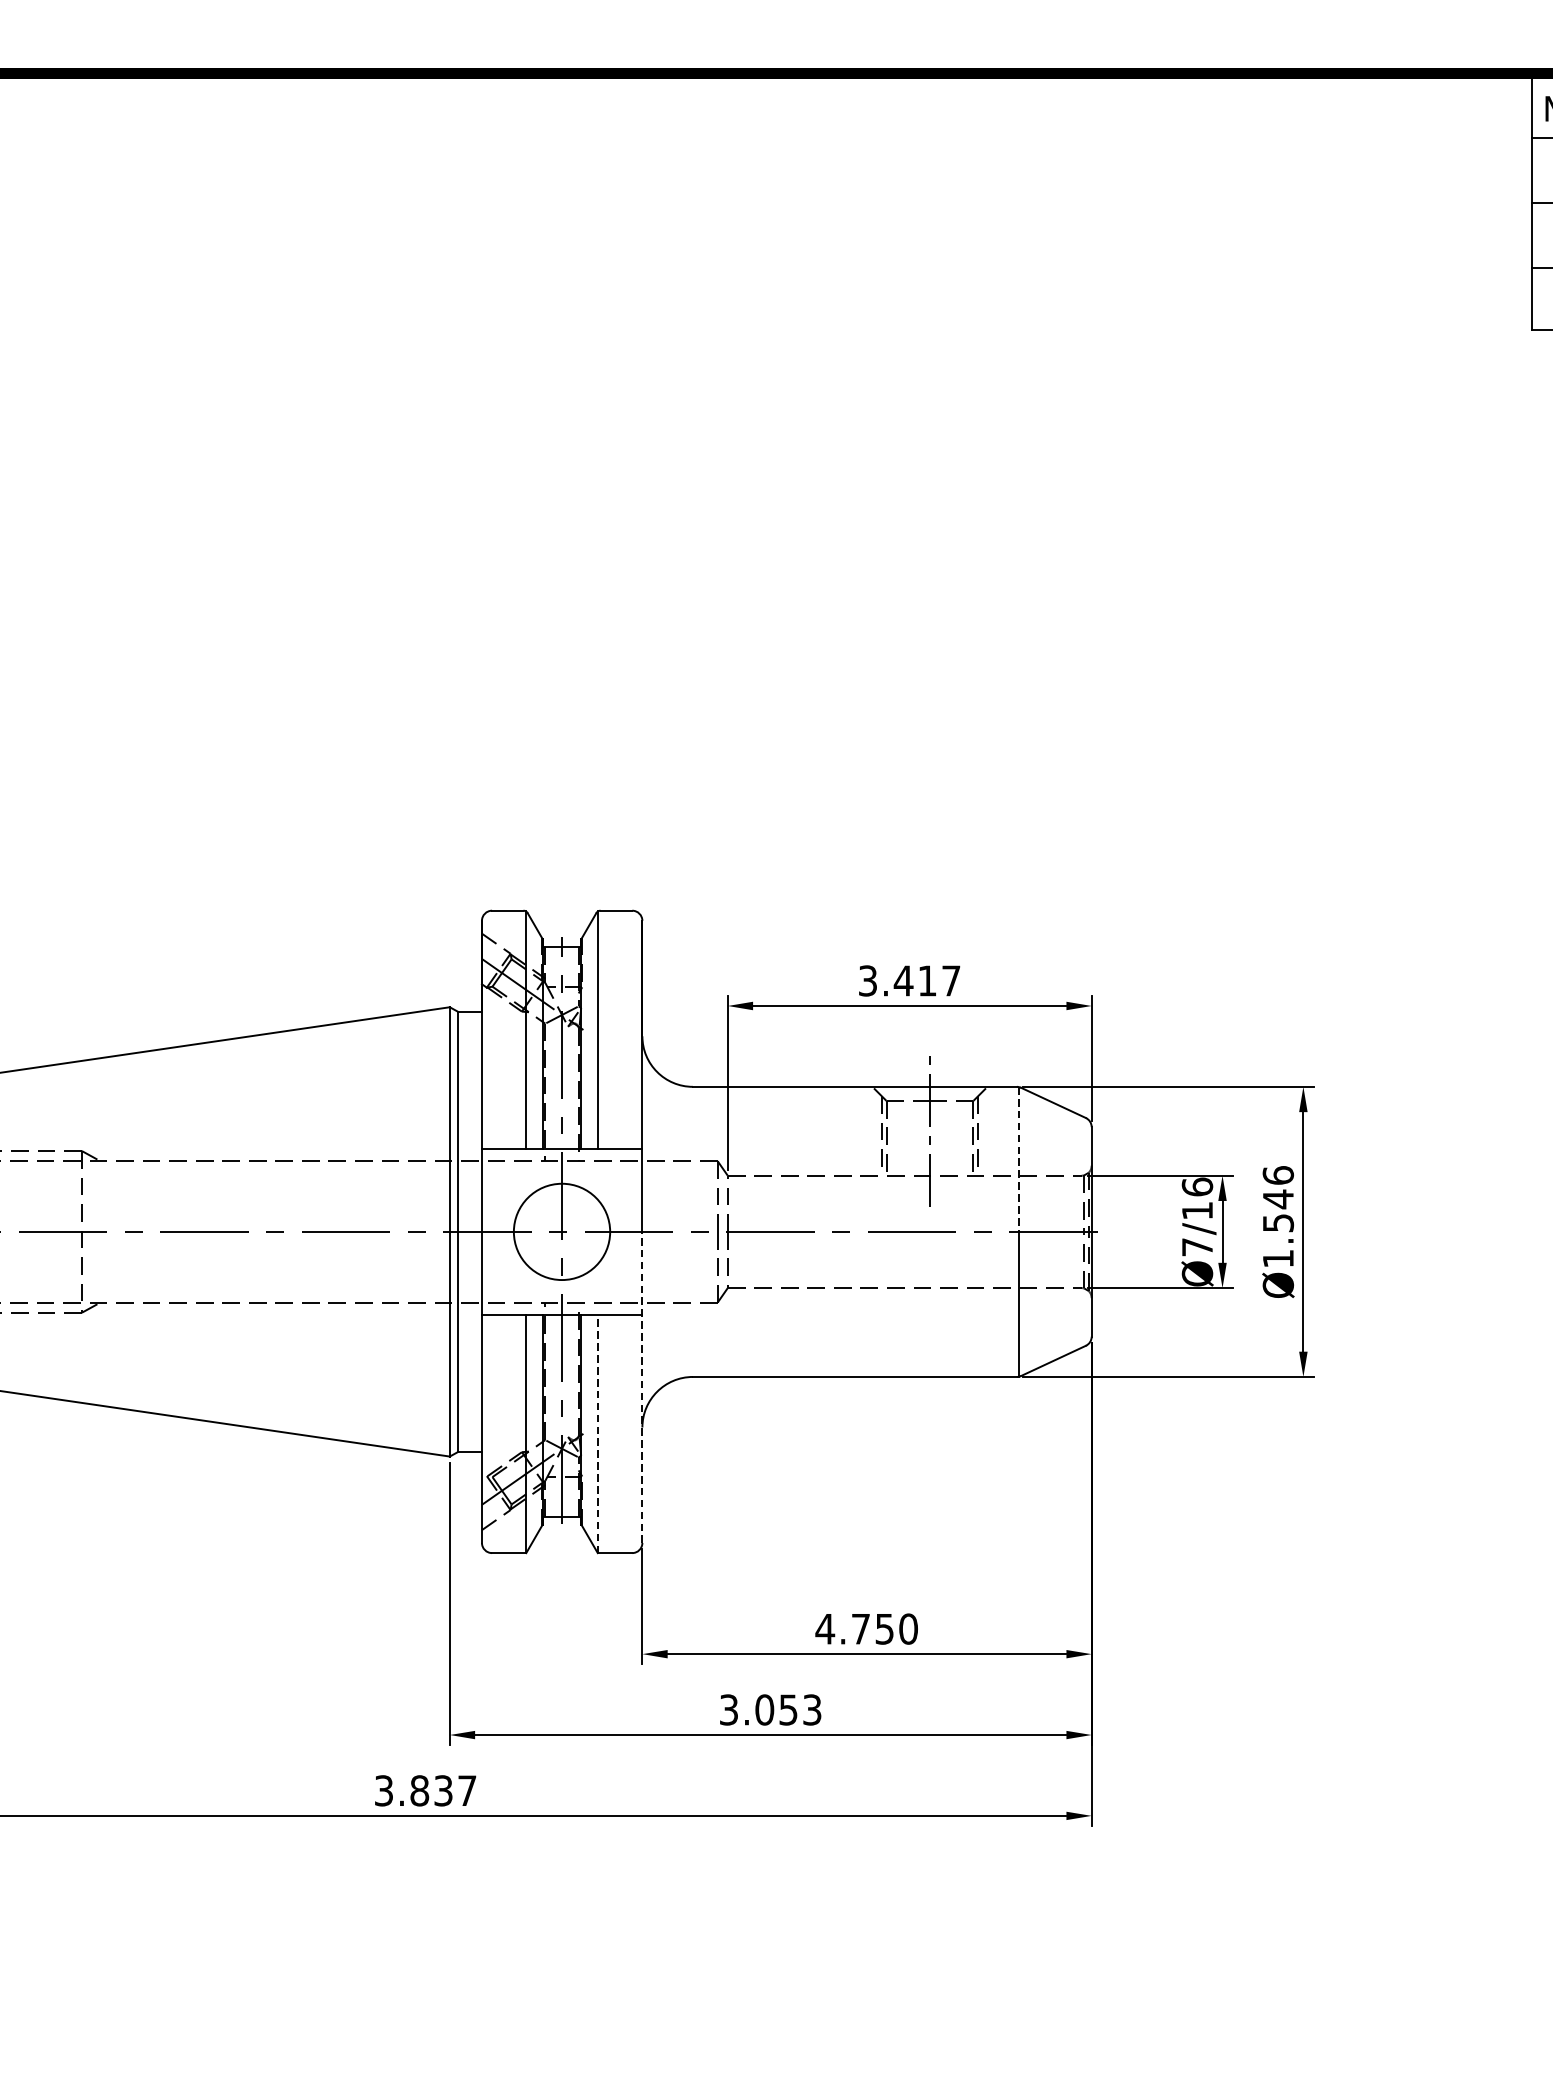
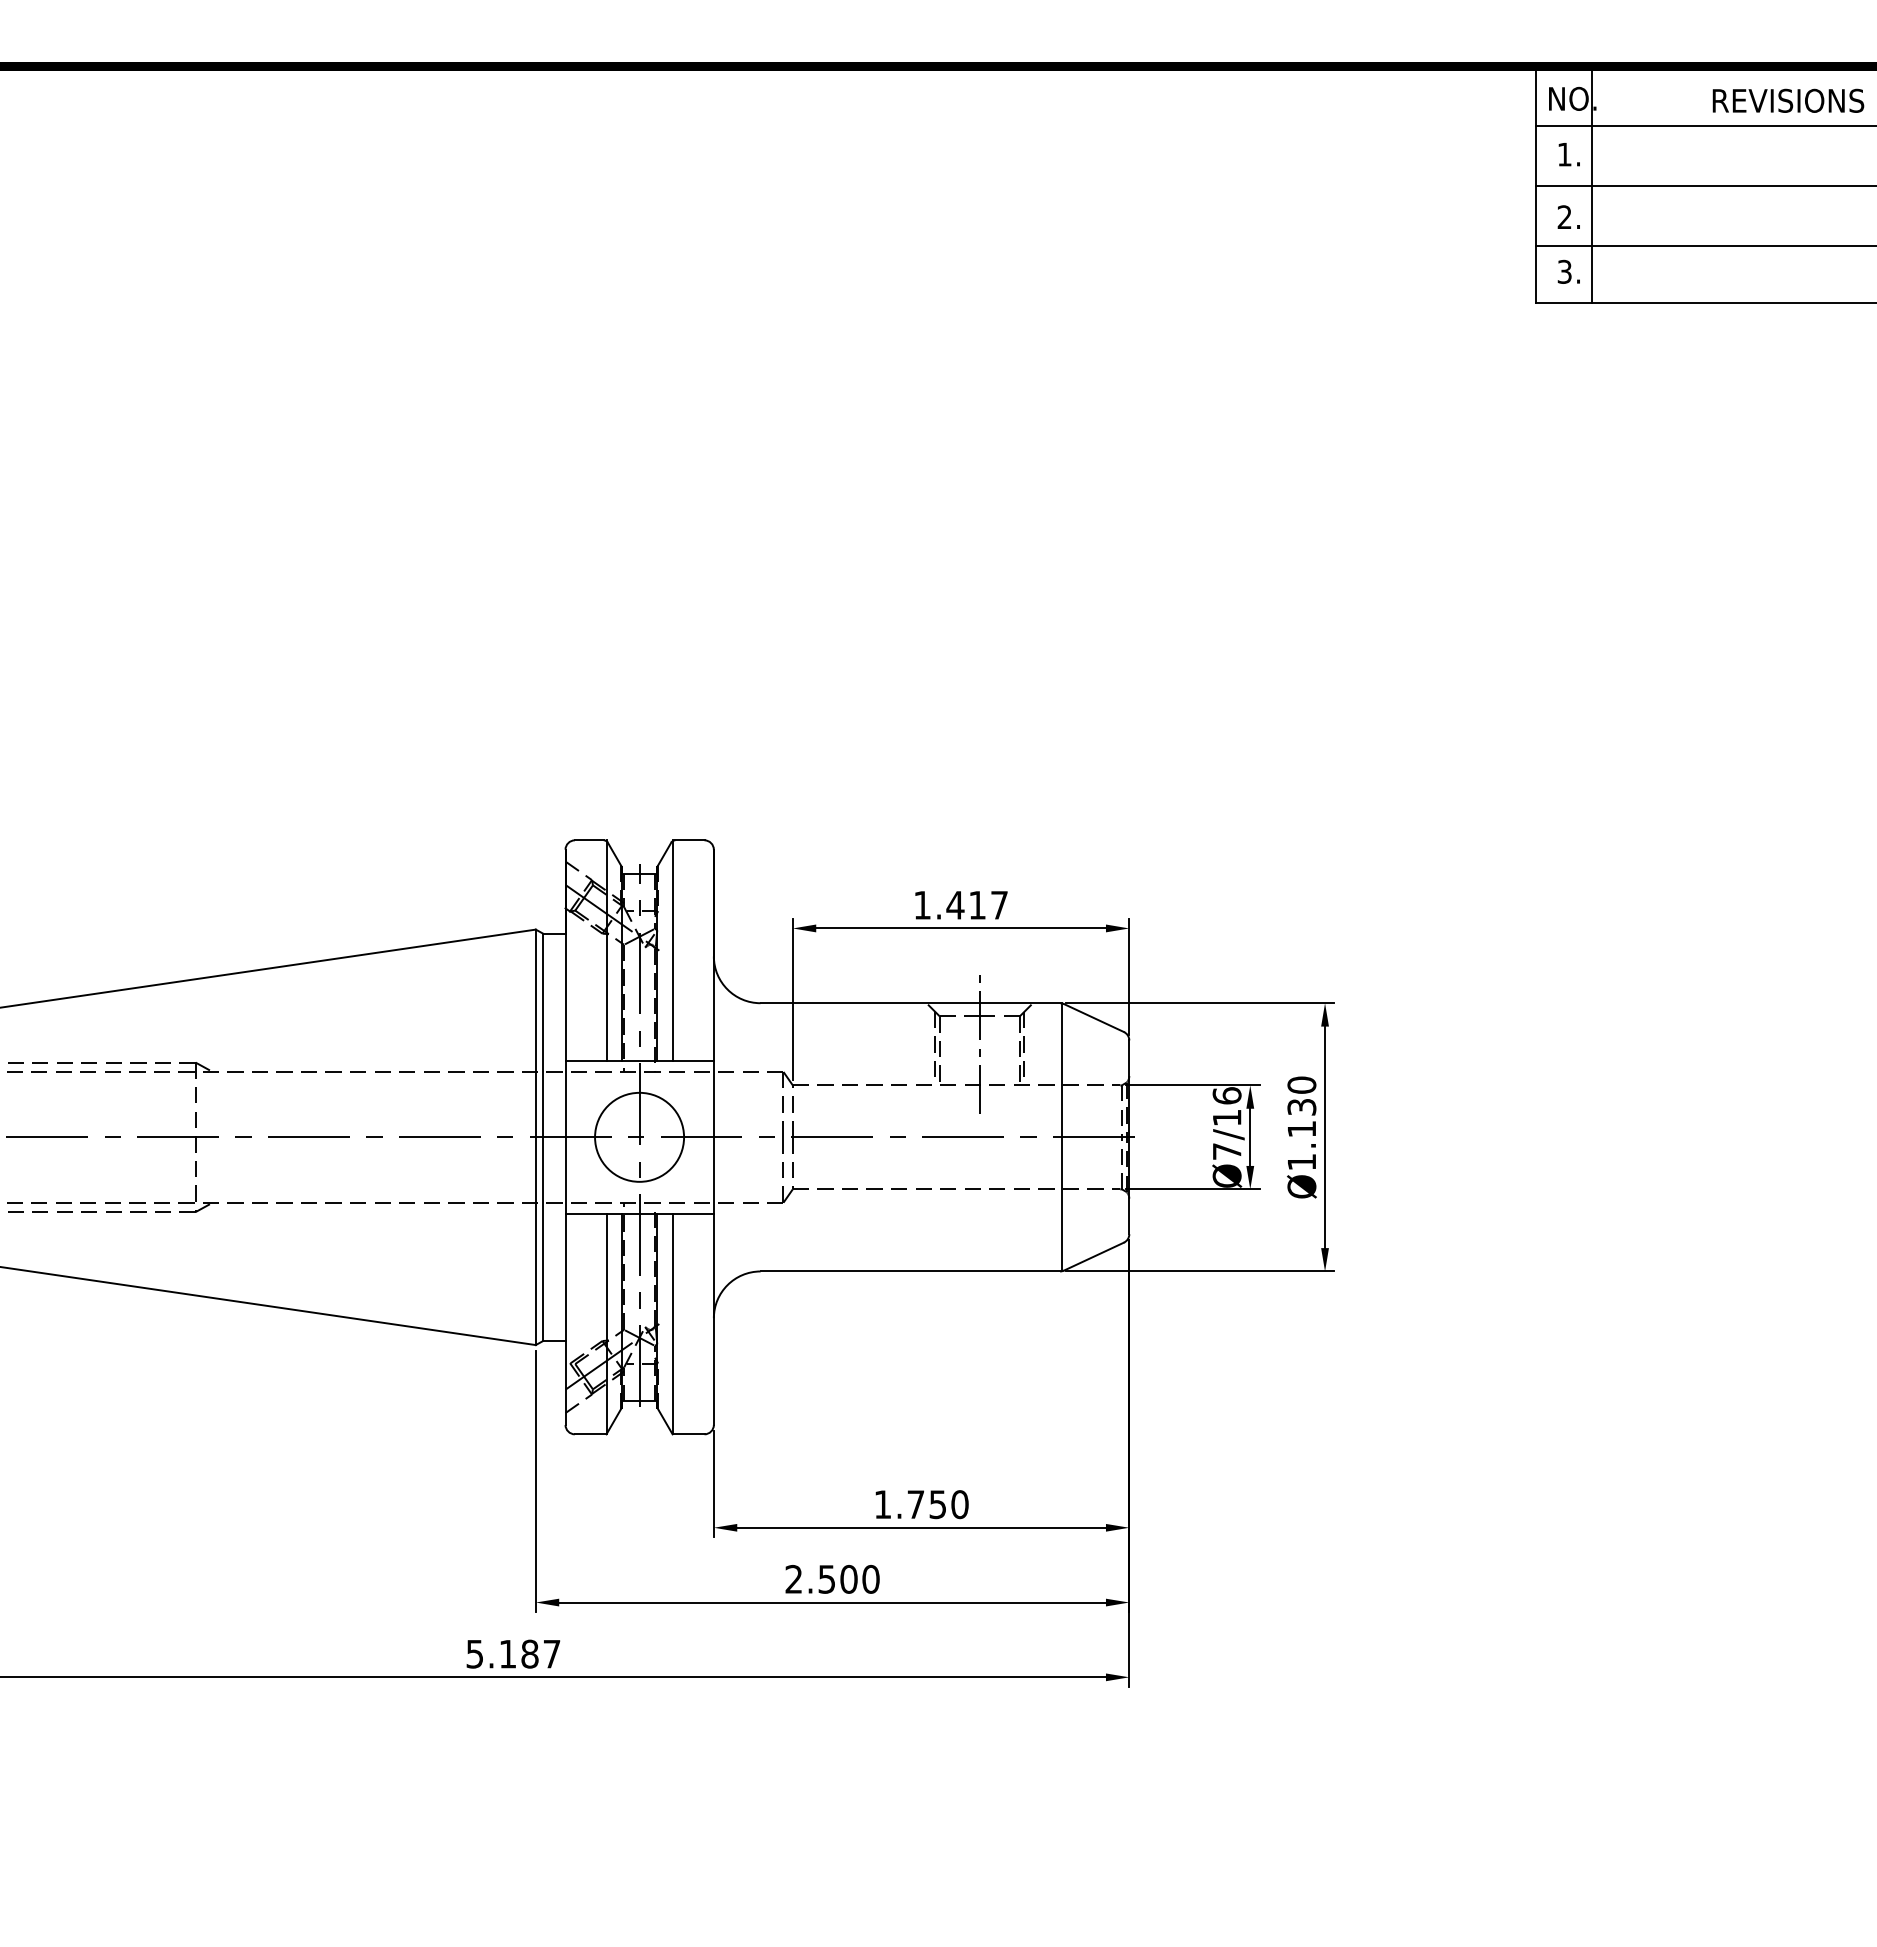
text: (868, 980) -> (922, 904), 3.417 -> 1.417
line: (1019, 1159) -> (1062, 1070), dashed -> solid
text: (1277, 1198) -> (1301, 1106), Ø1.546 -> Ø1.130
line: (641, 1387) -> (713, 1281), dashed -> solid
line: (597, 1433) -> (672, 1323), dashed -> solid
text: (824, 1628) -> (882, 1504), 4.750 -> 1.750
text: (770, 1709) -> (832, 1578), 3.053 -> 2.500
text: (413, 1790) -> (502, 1653), 3.837 -> 5.187

